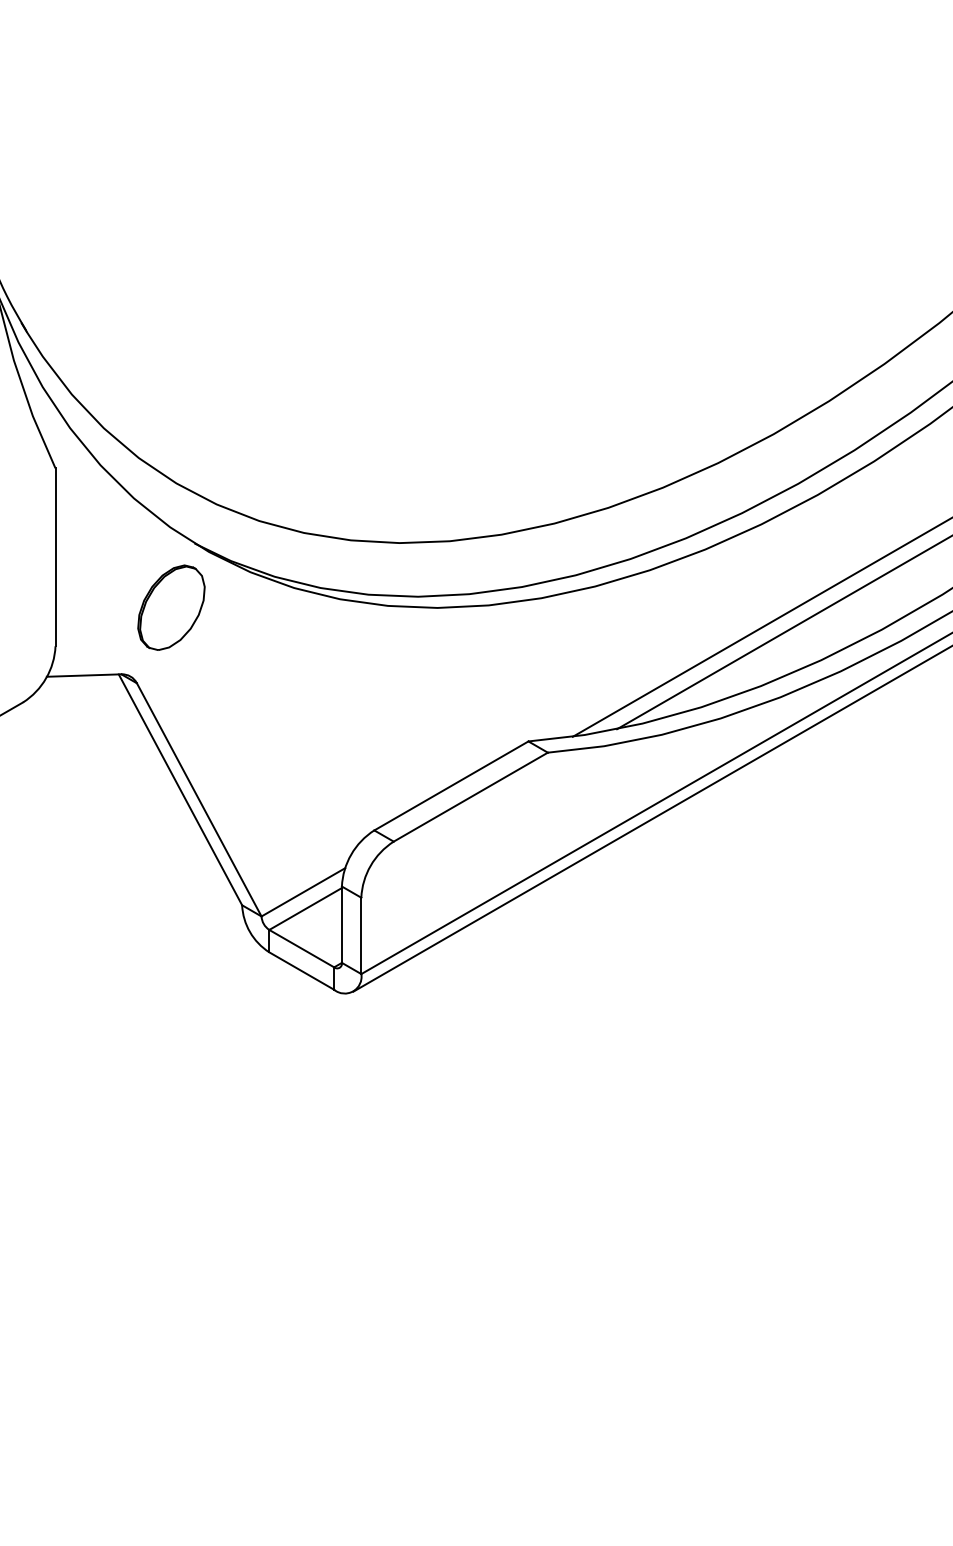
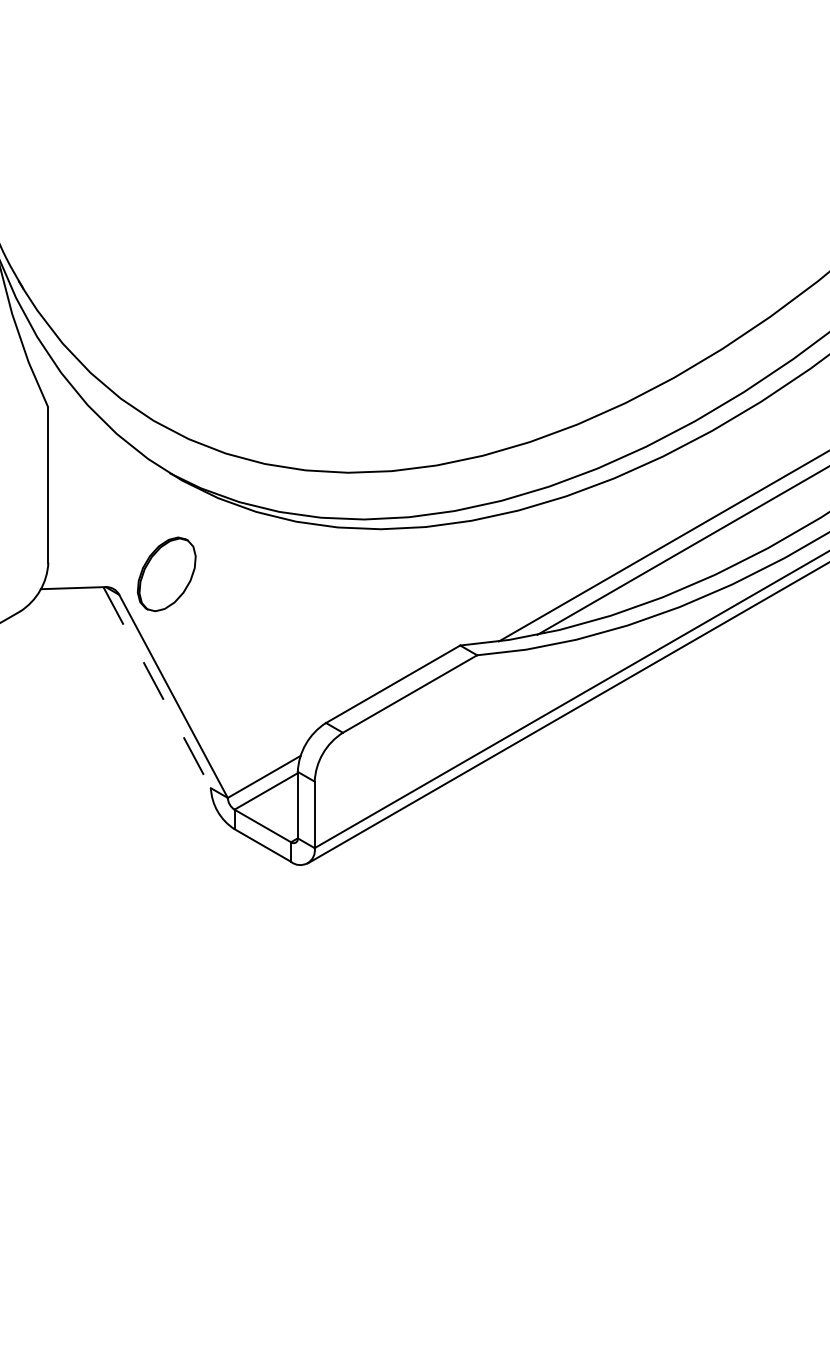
part: (171, 607) -> (166, 574), moved
line: (180, 789) -> (157, 687), solid -> dashed

